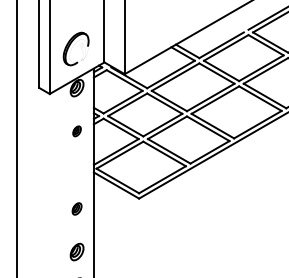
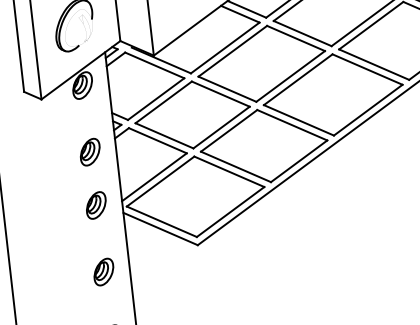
part: (76, 131) -> (89, 152), size x1.67
part: (76, 165) -> (95, 205), added
part: (76, 208) -> (102, 271), size x1.43

